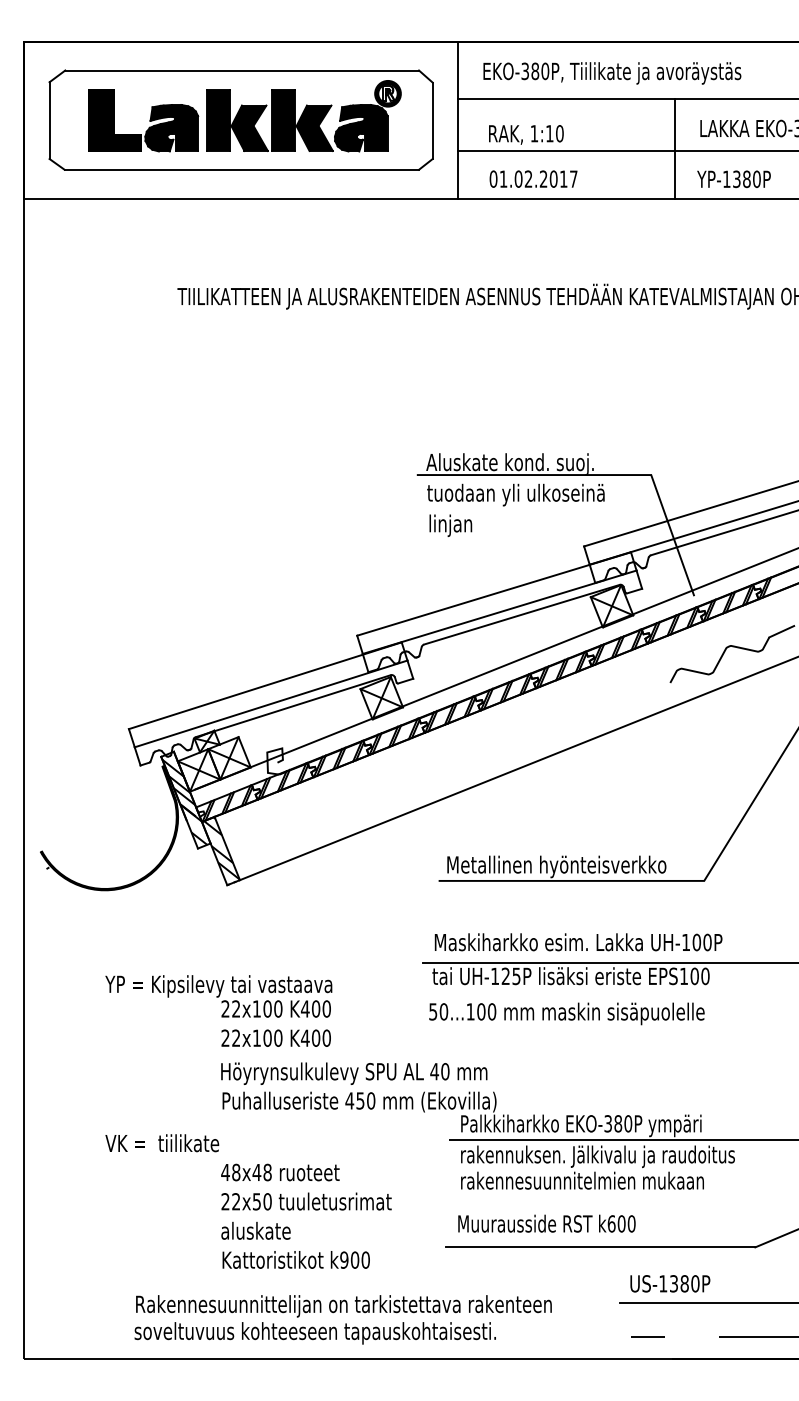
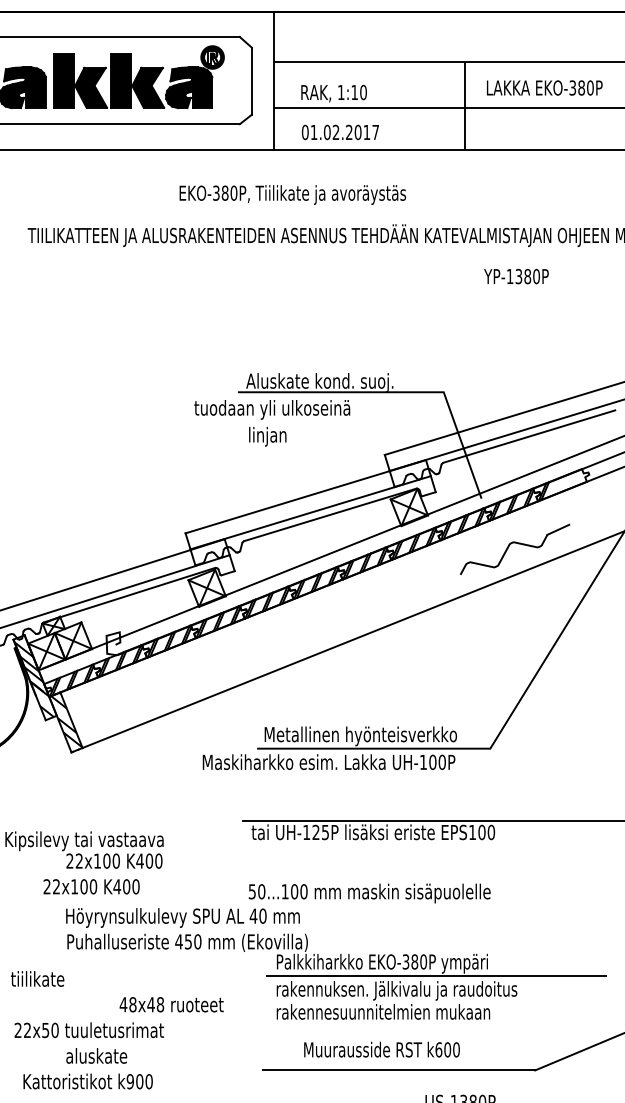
text: (612, 73) -> (292, 195), moved
text: (733, 179) -> (515, 276), moved
text: (515, 494) -> (271, 409), moved
text: (578, 942) -> (328, 762), moved
text: (566, 1013) -> (369, 893), moved
text: (275, 1037) -> (90, 886), moved
text: (280, 1172) -> (171, 1004), moved
text: (306, 1201) -> (89, 1030), moved
text: (546, 1223) -> (381, 1049), moved
text: (295, 1259) -> (87, 1081), moved

